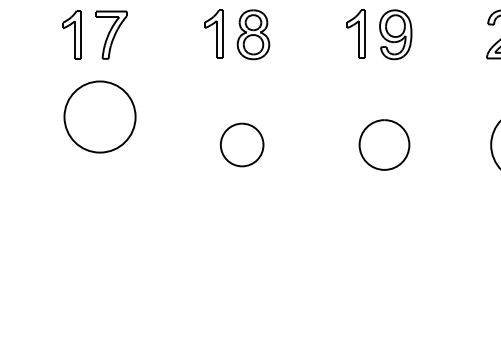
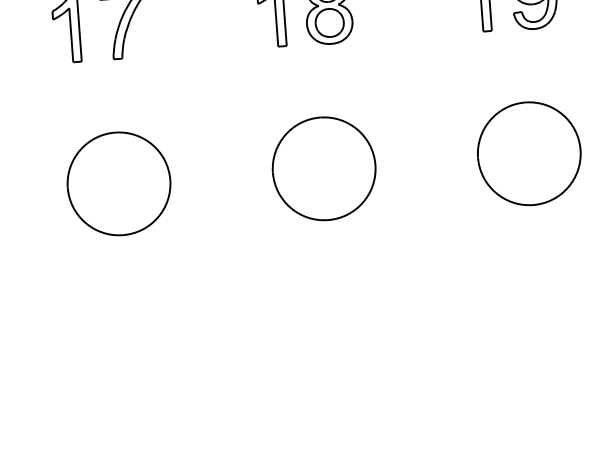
part: (99, 116) -> (118, 183), moved
part: (241, 144) -> (322, 168), size x1.67
part: (384, 144) -> (529, 152), size x1.43

